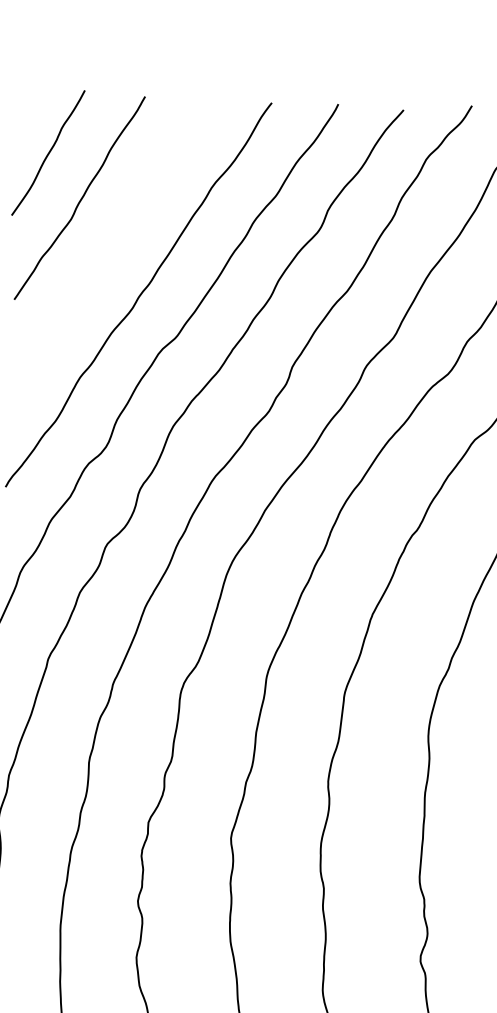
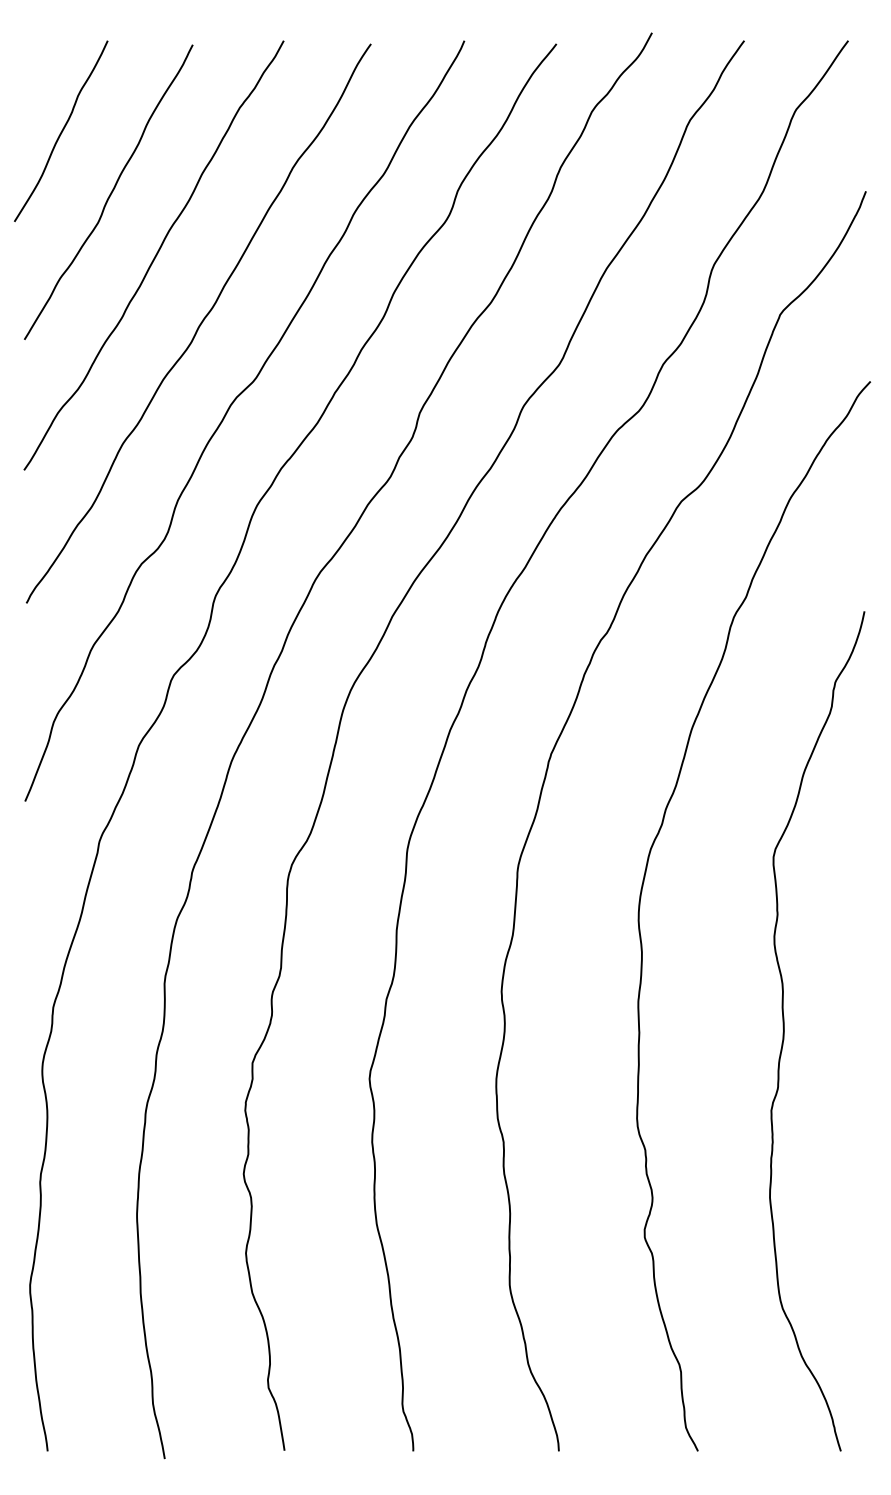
curve: (109, 245) -> (154, 256), added

